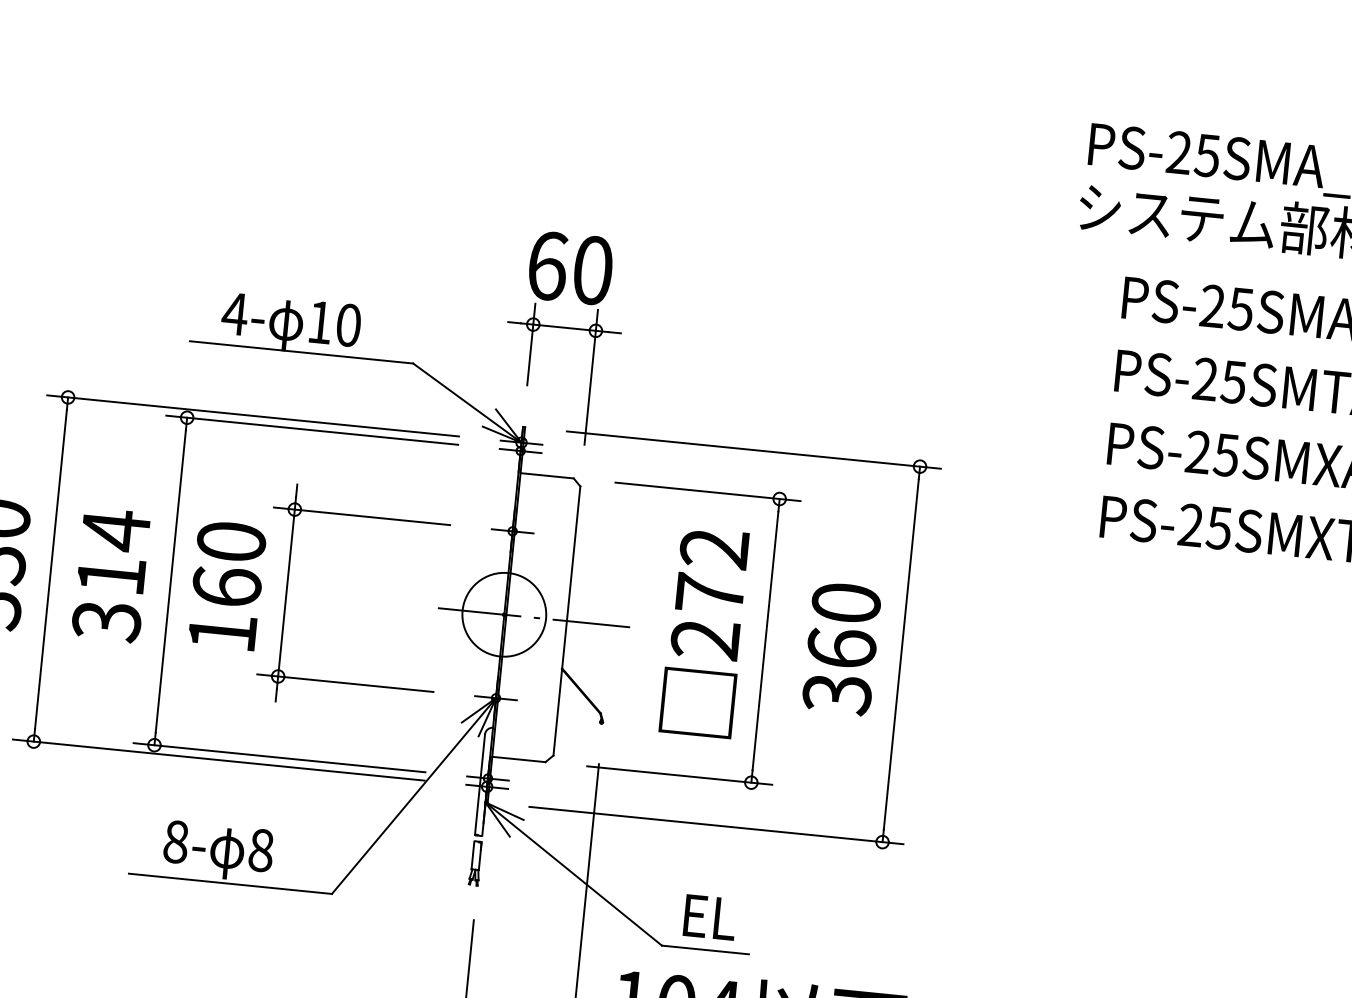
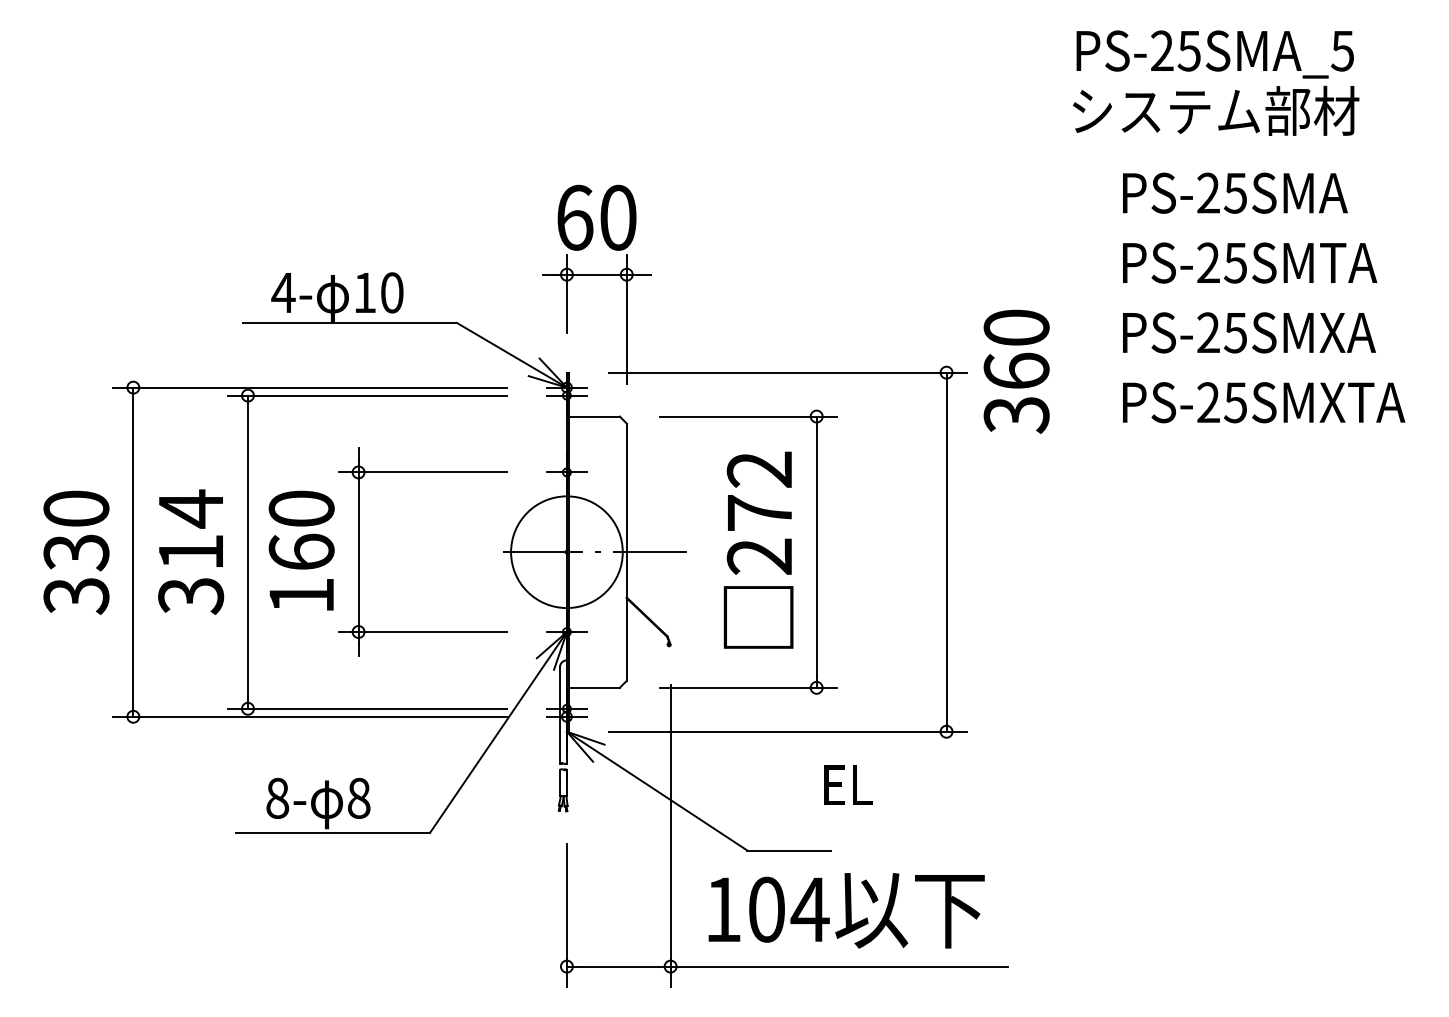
circle: (503, 615) -> (566, 552), size x1.4
text: (841, 648) -> (1016, 371), moved
text: (710, 916) -> (848, 784), moved

